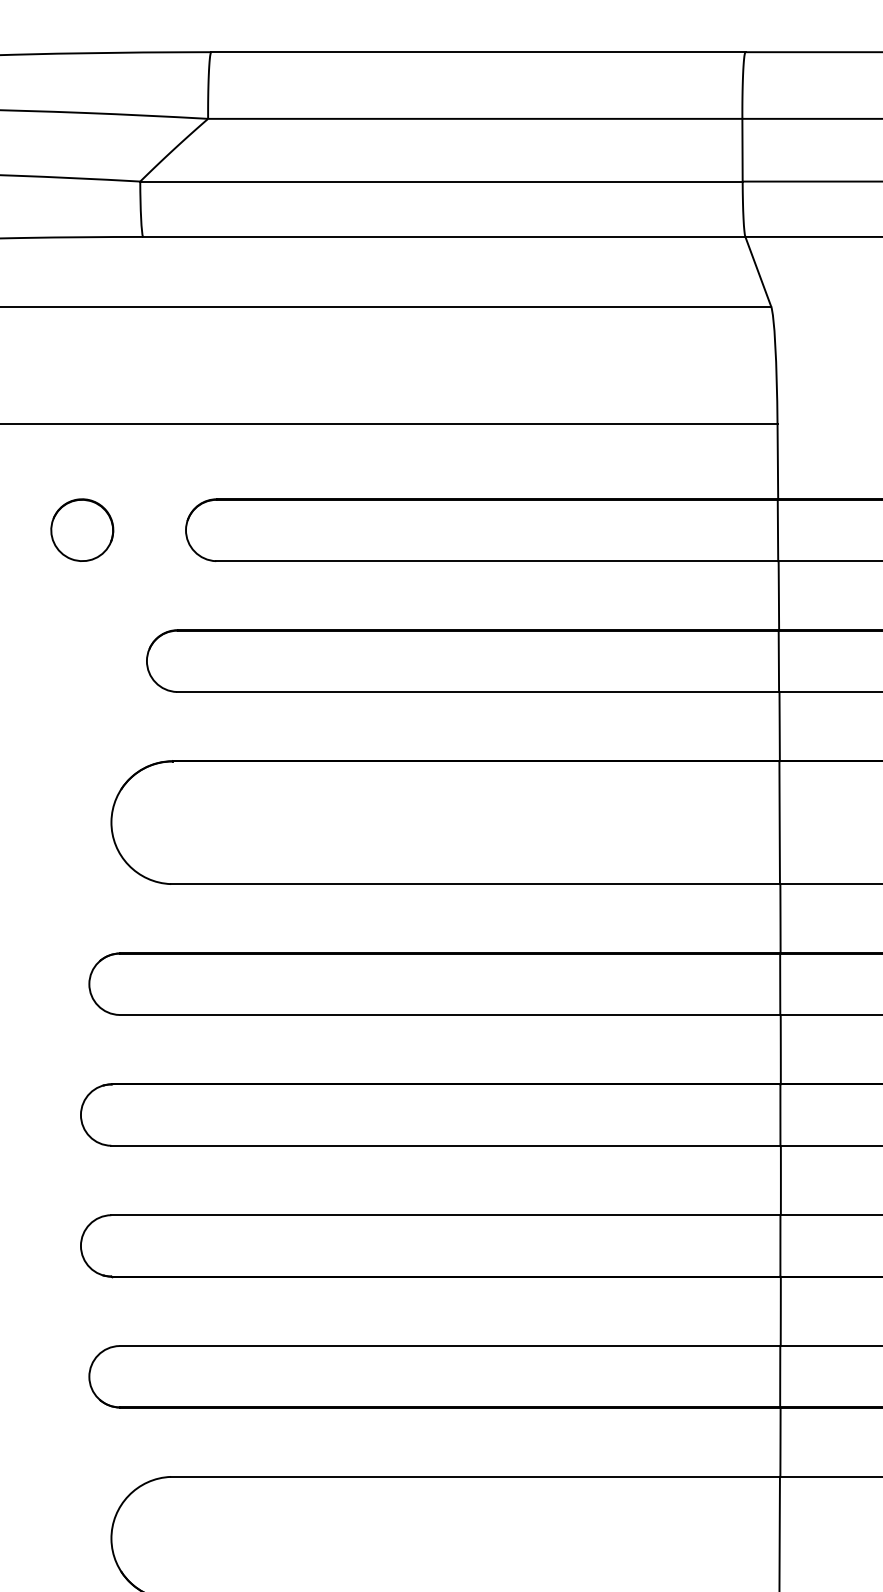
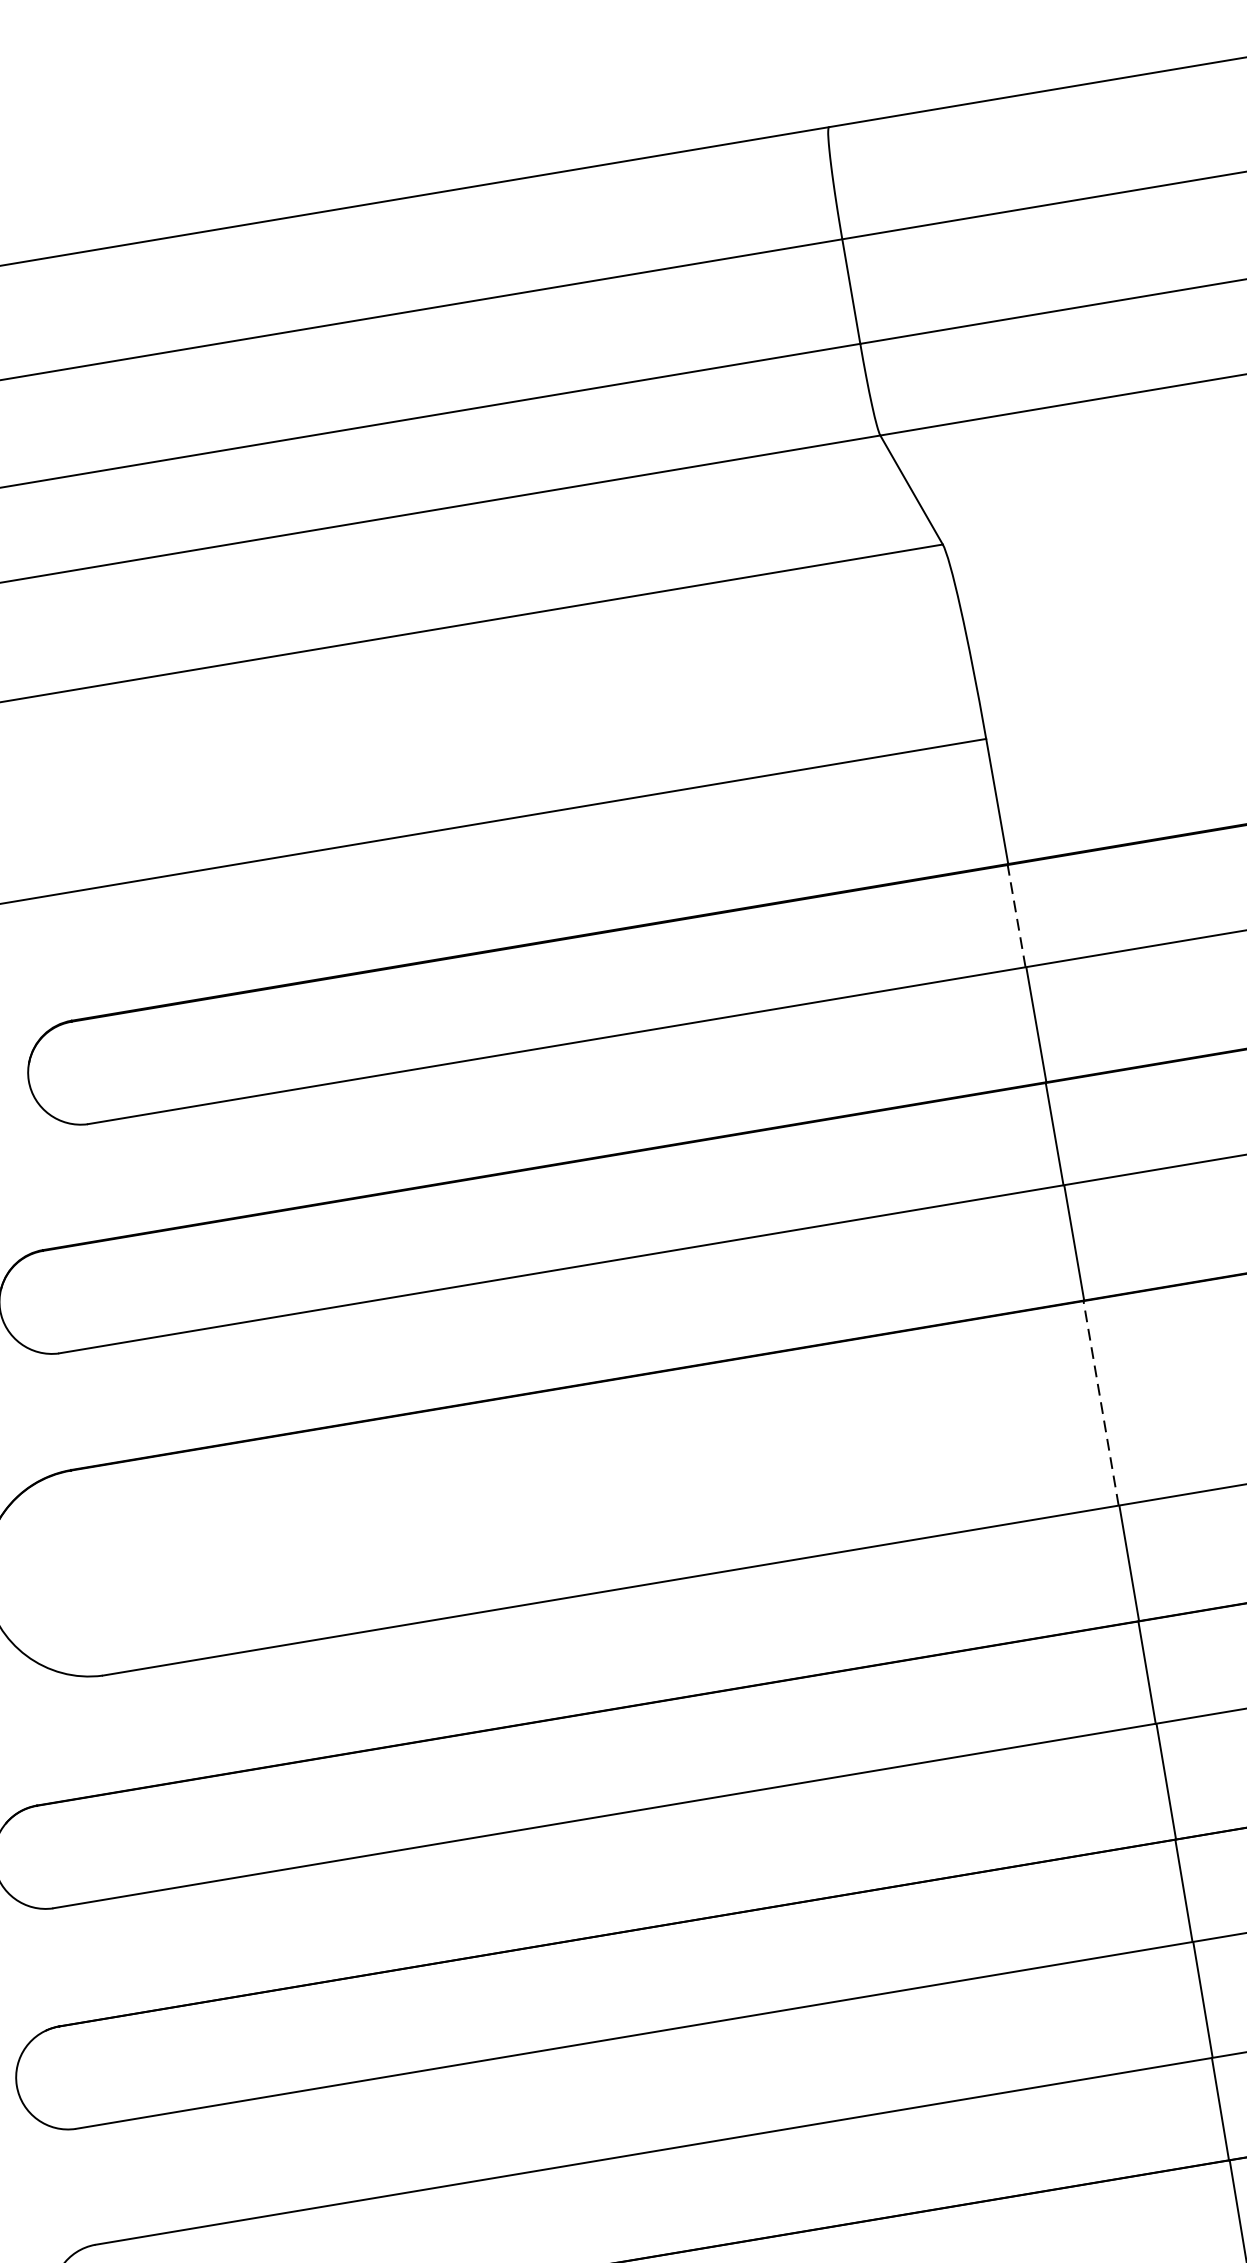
line: (777, 530) -> (1015, 916), solid -> dashed
line: (779, 822) -> (1100, 1402), solid -> dashed

